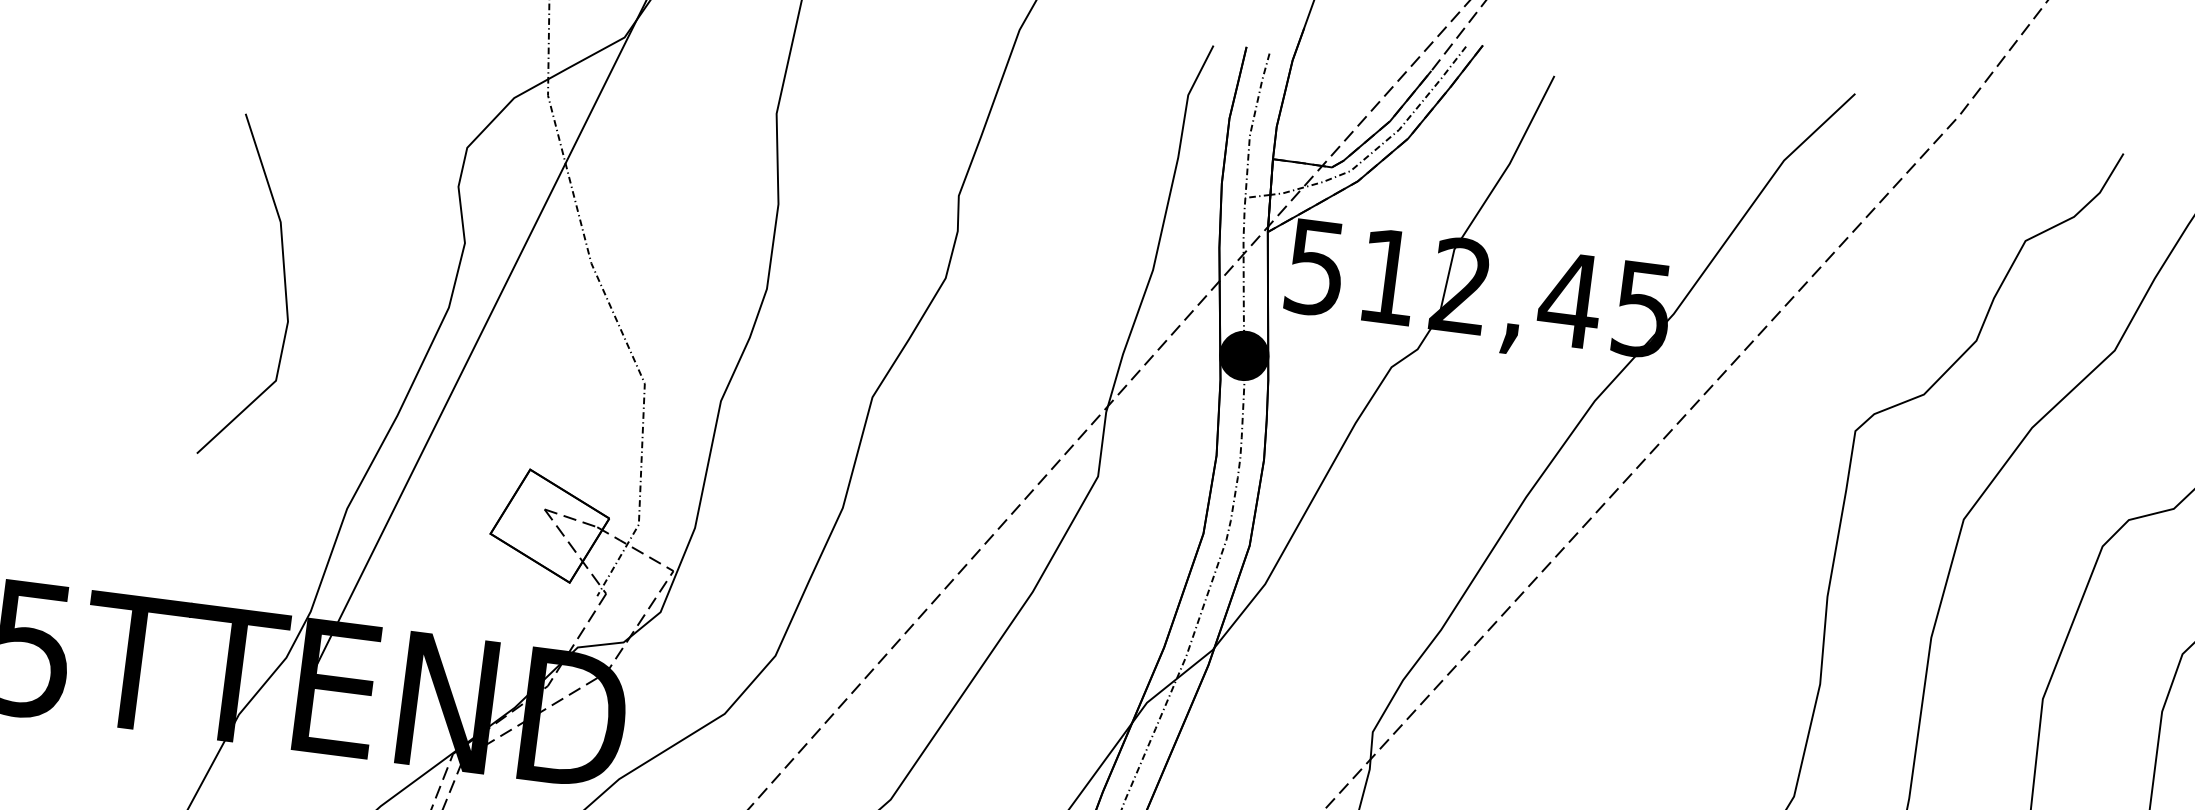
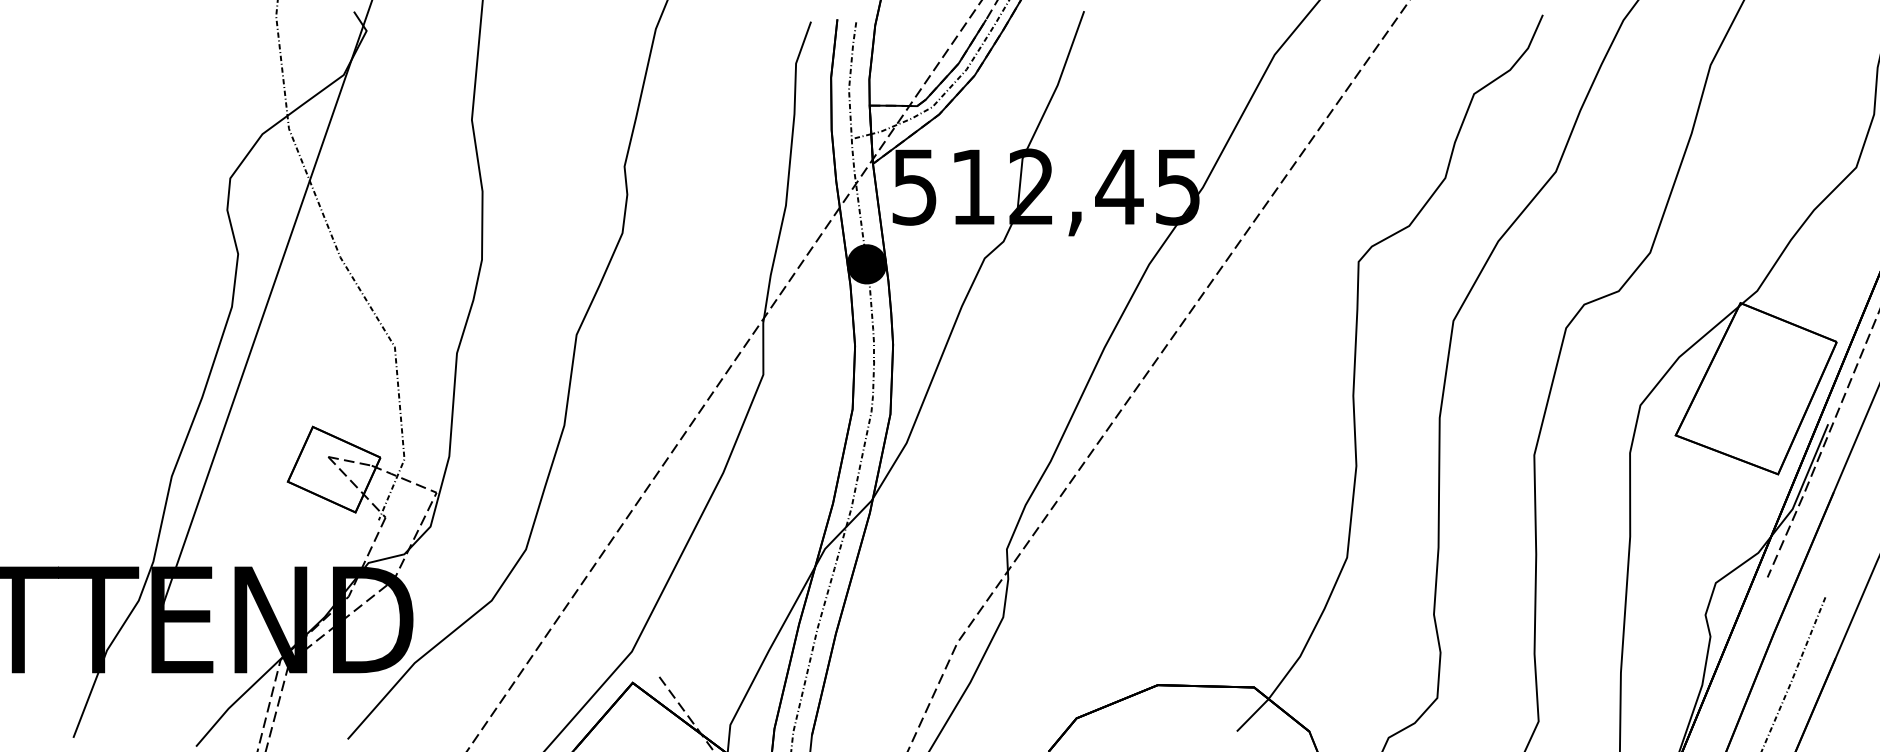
part: (283, 282) -> (98, 303), removed

